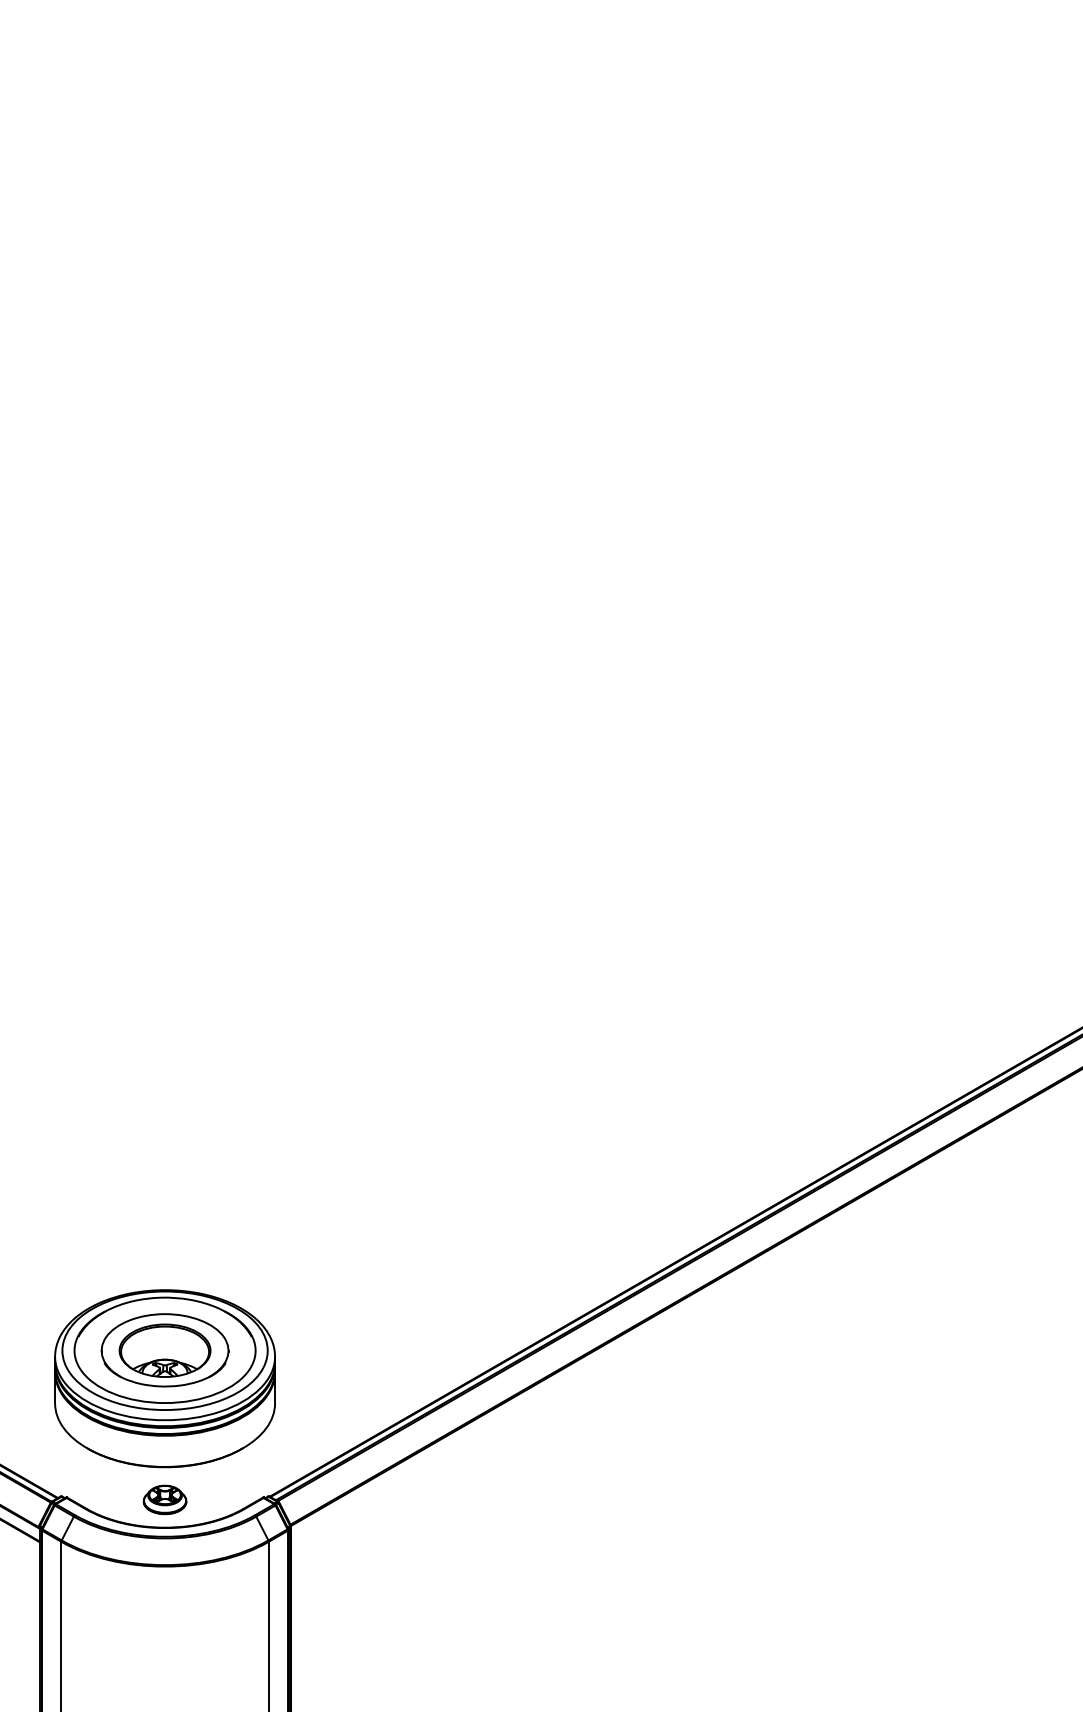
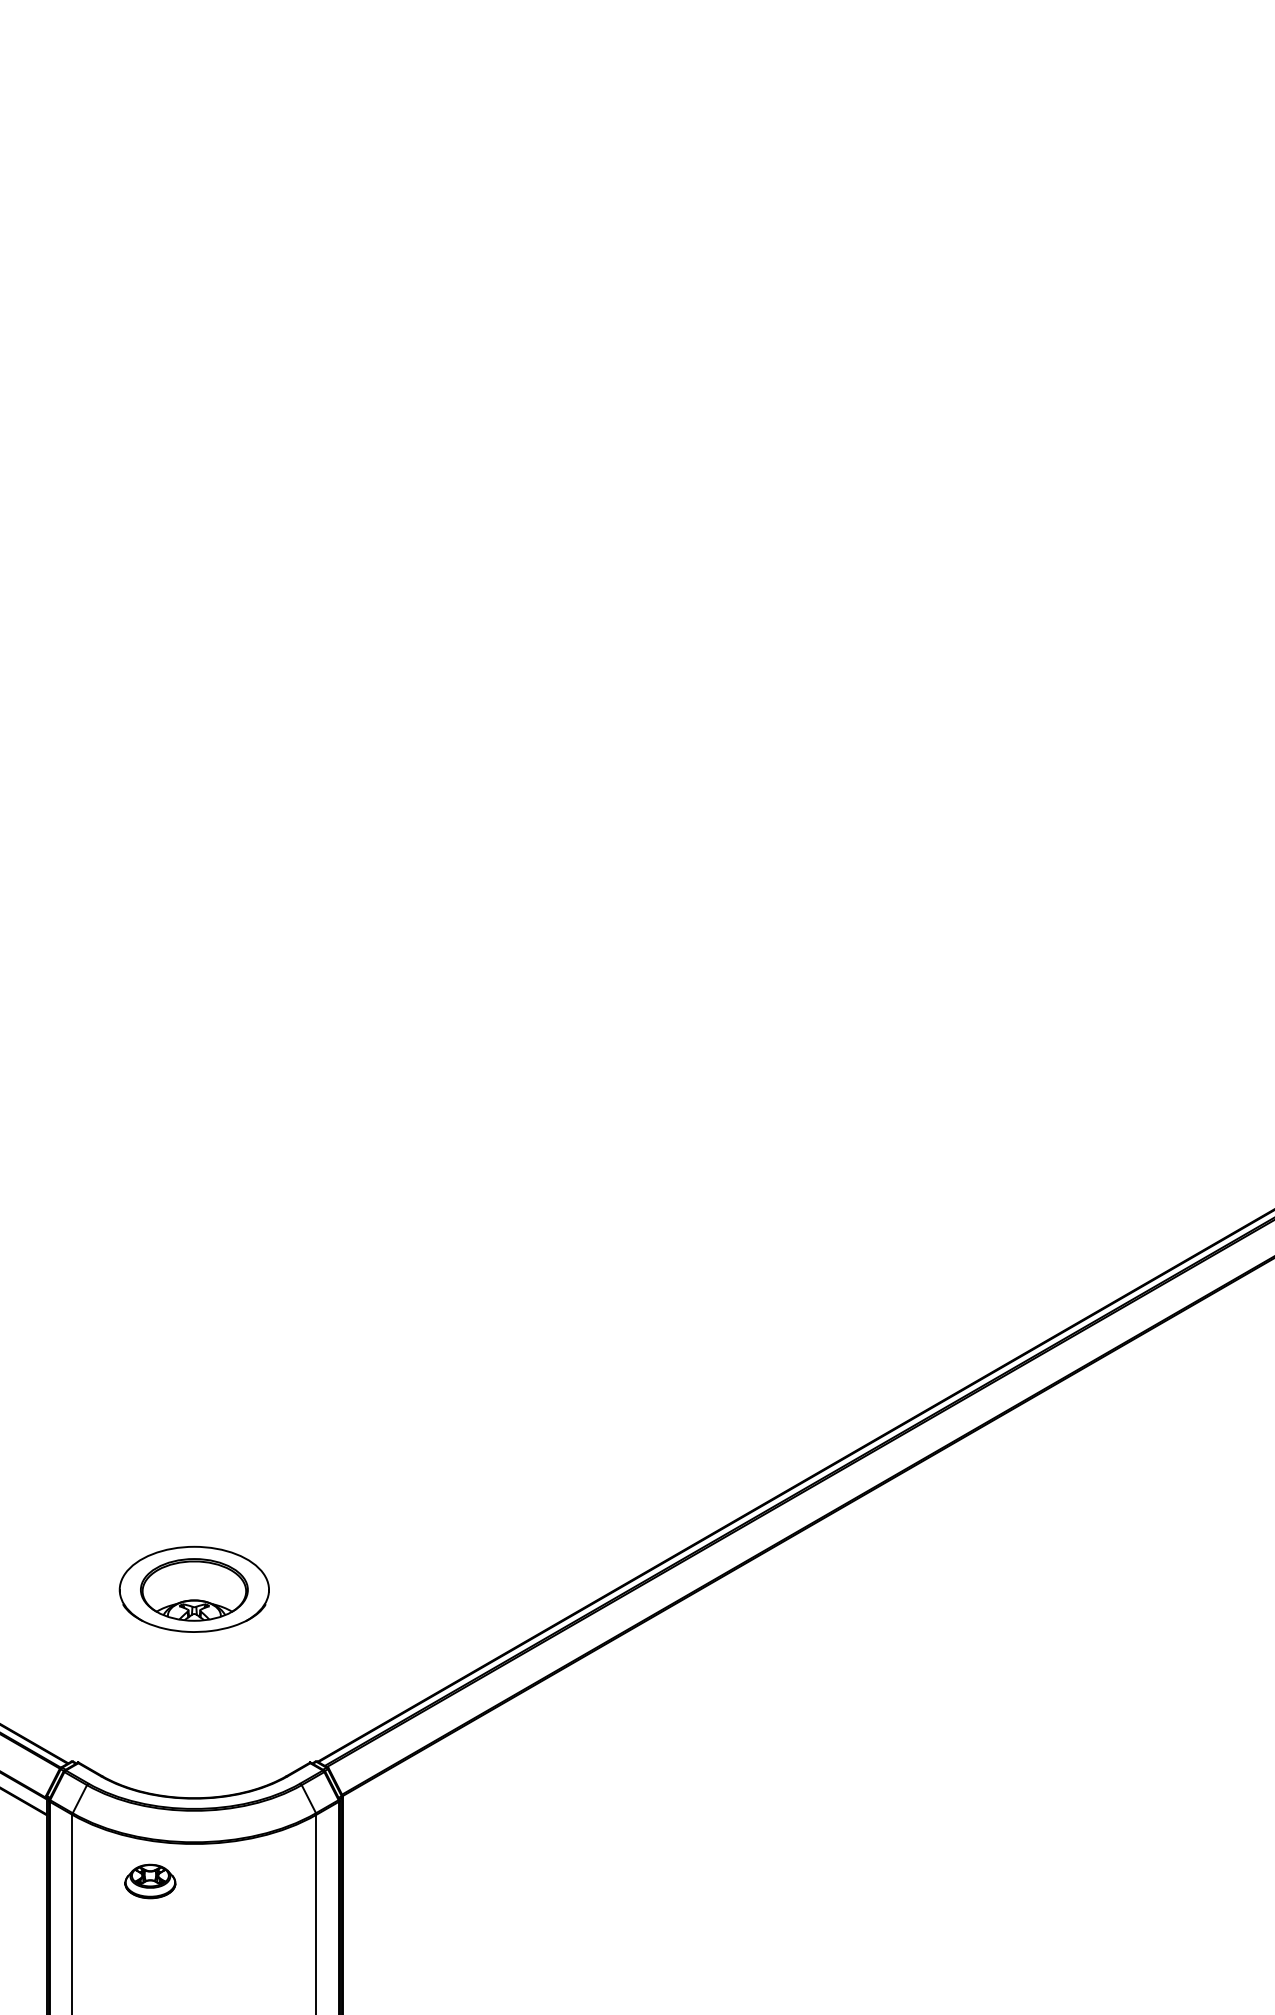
part: (165, 1378) -> (194, 1622), removed
part: (165, 1499) -> (150, 1881), moved

